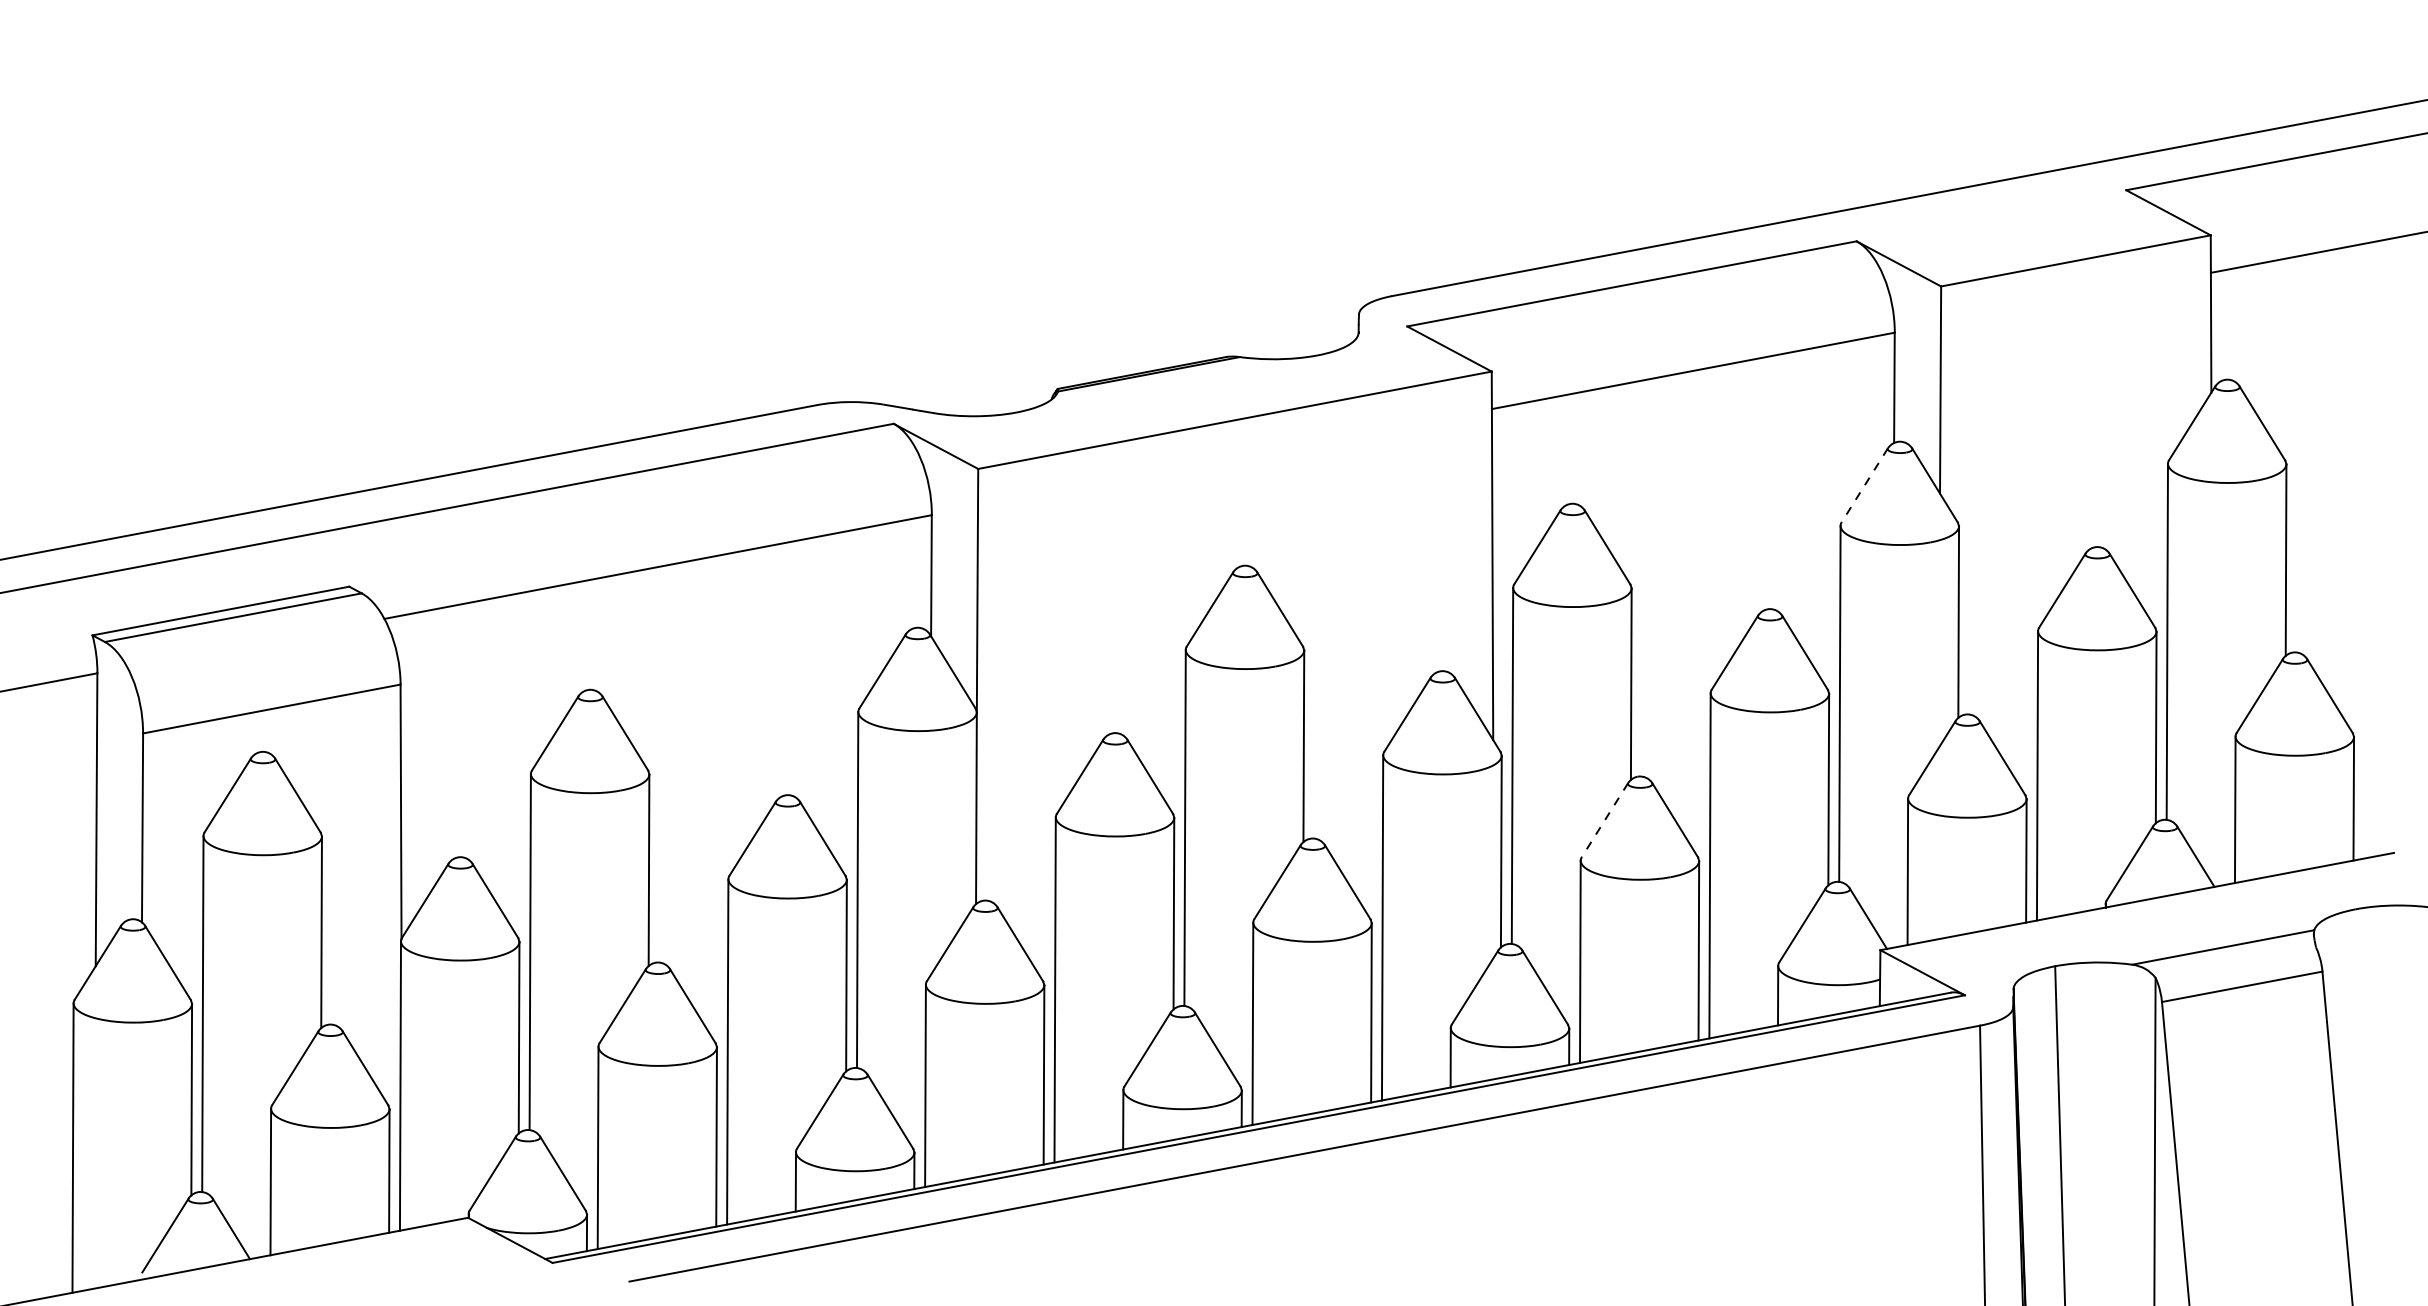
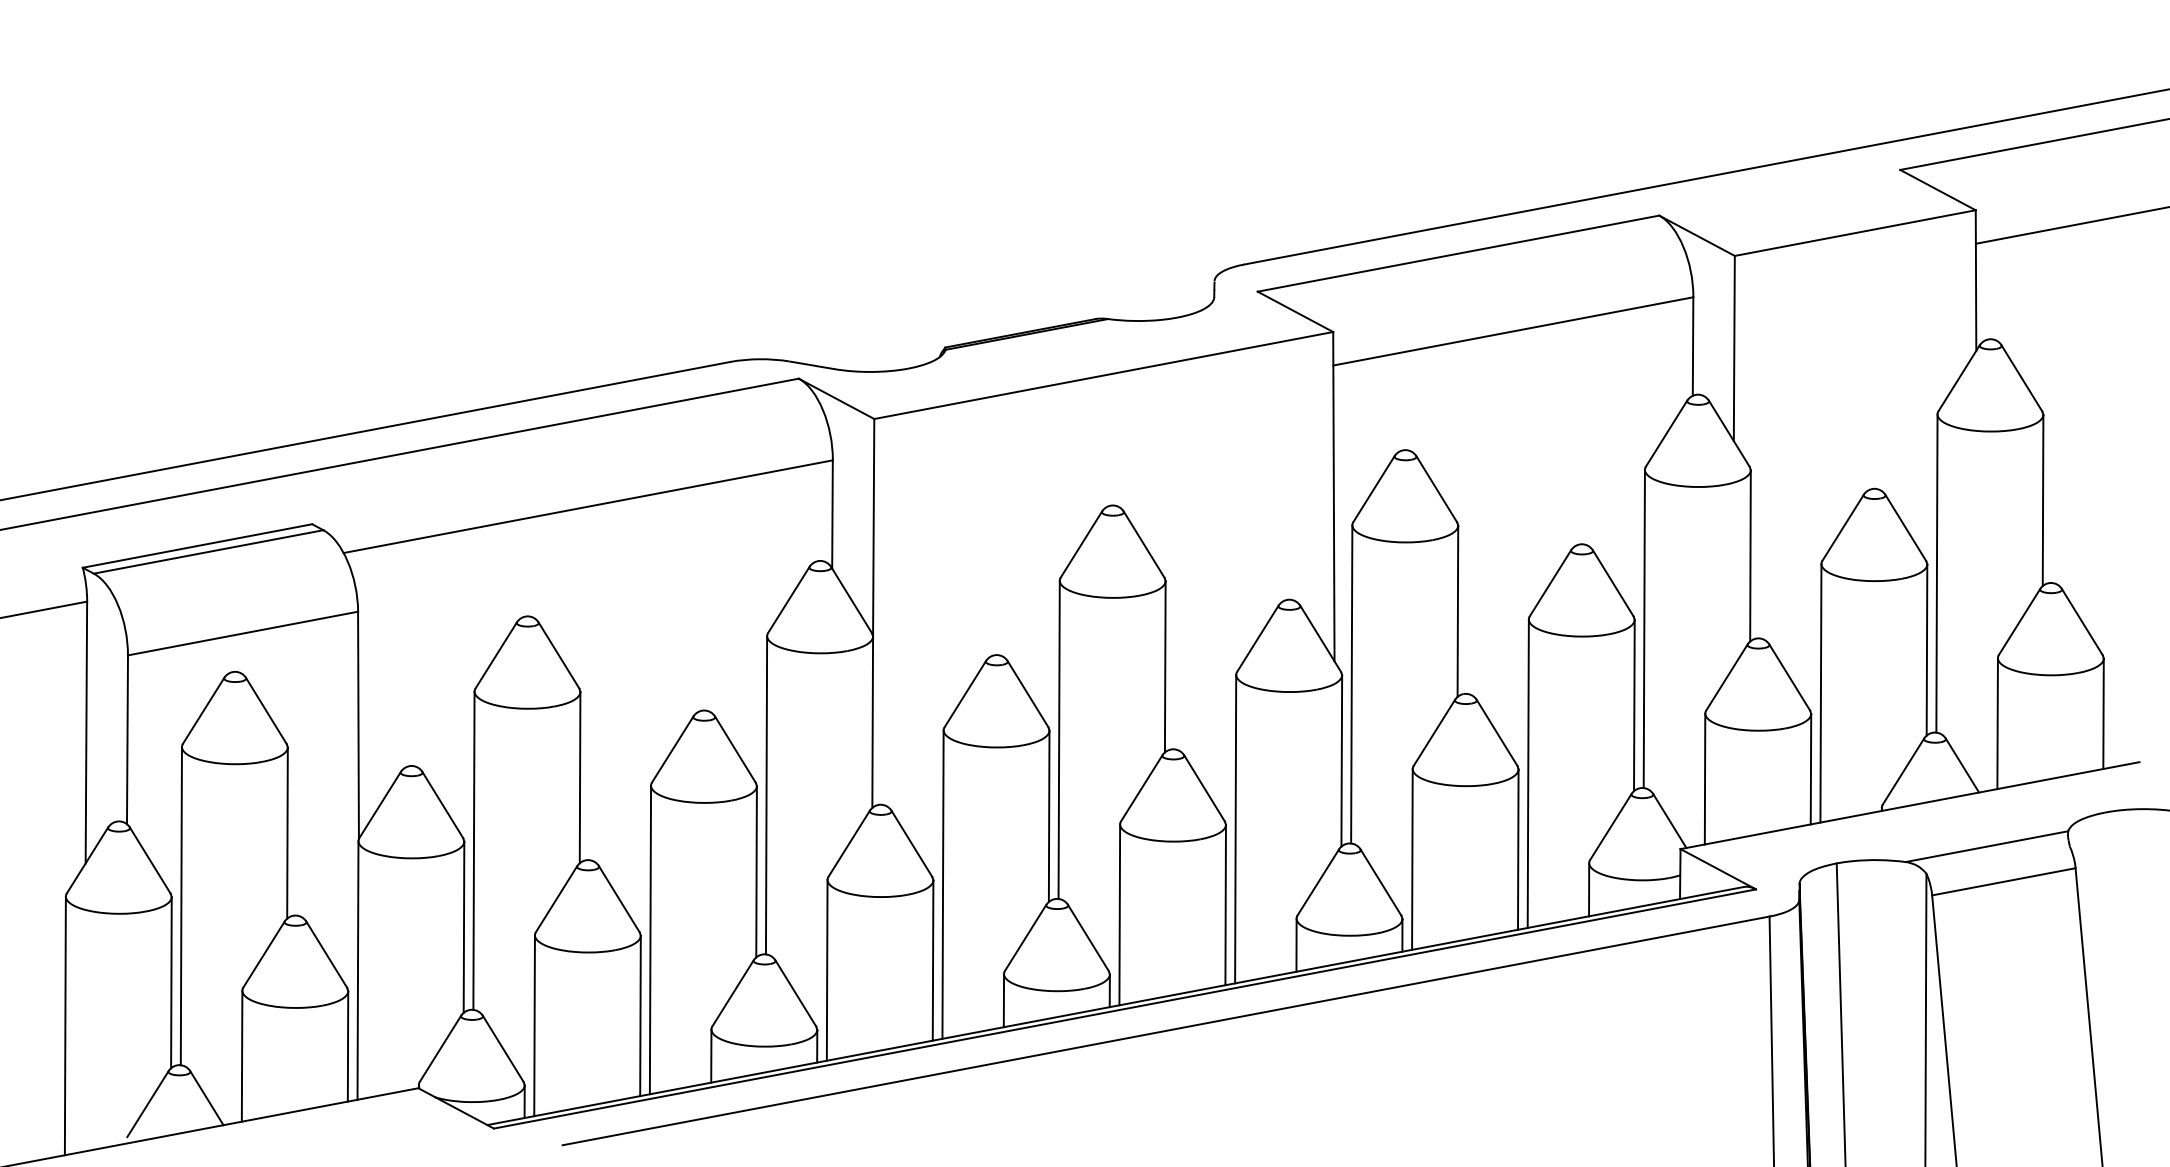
line: (1864, 485) -> (1666, 433), dashed -> solid
line: (1605, 819) -> (1434, 732), dashed -> solid

